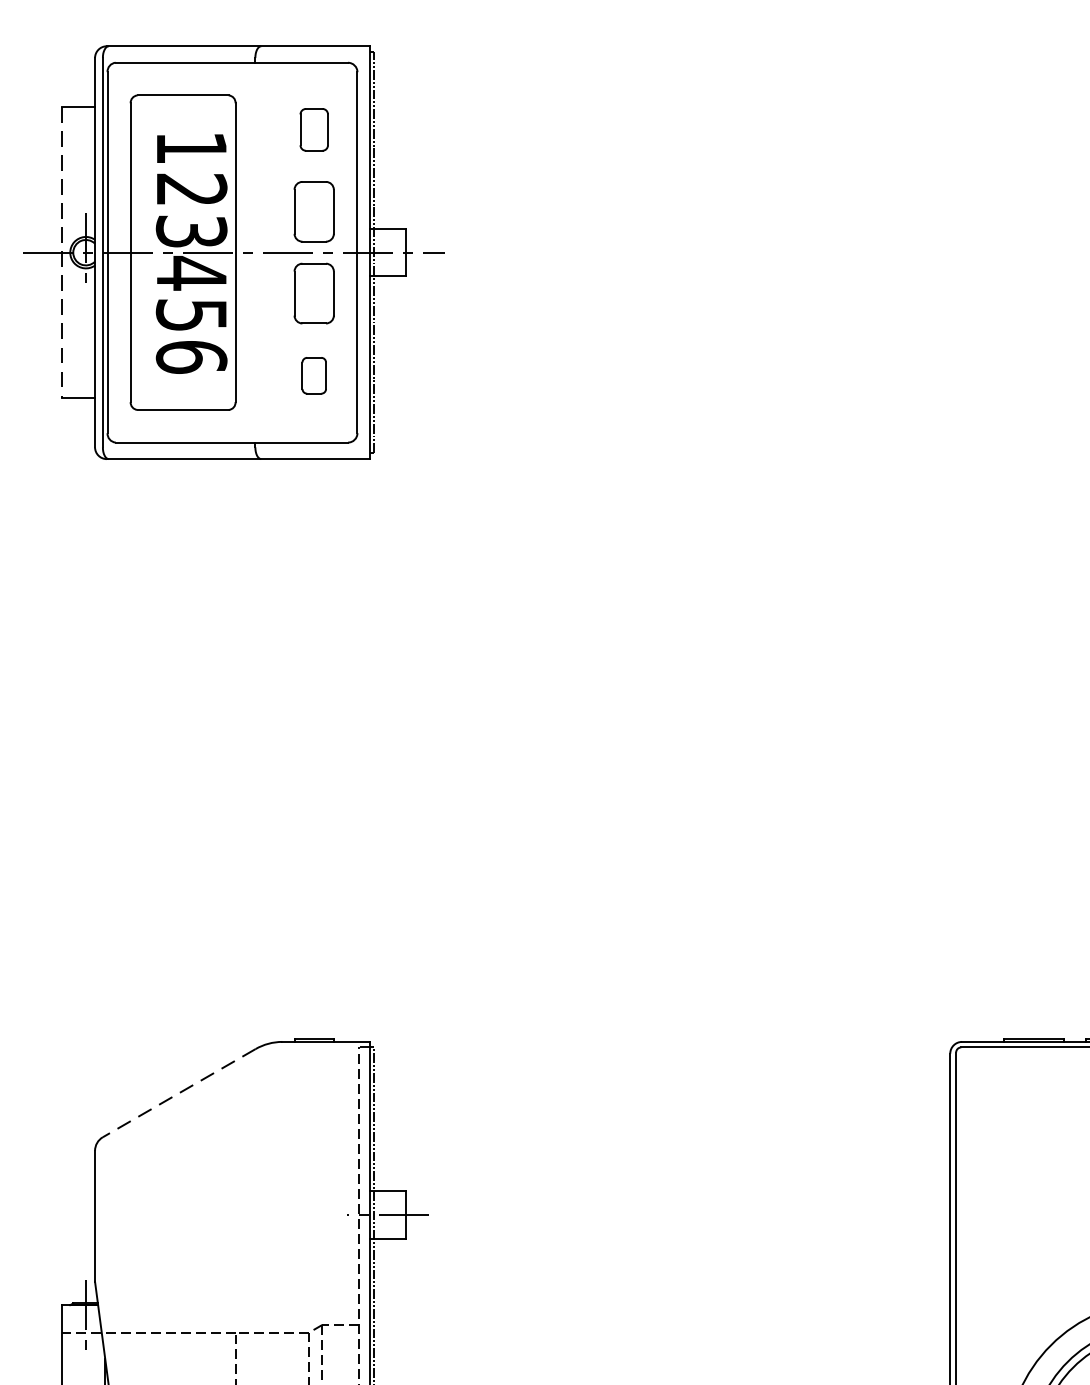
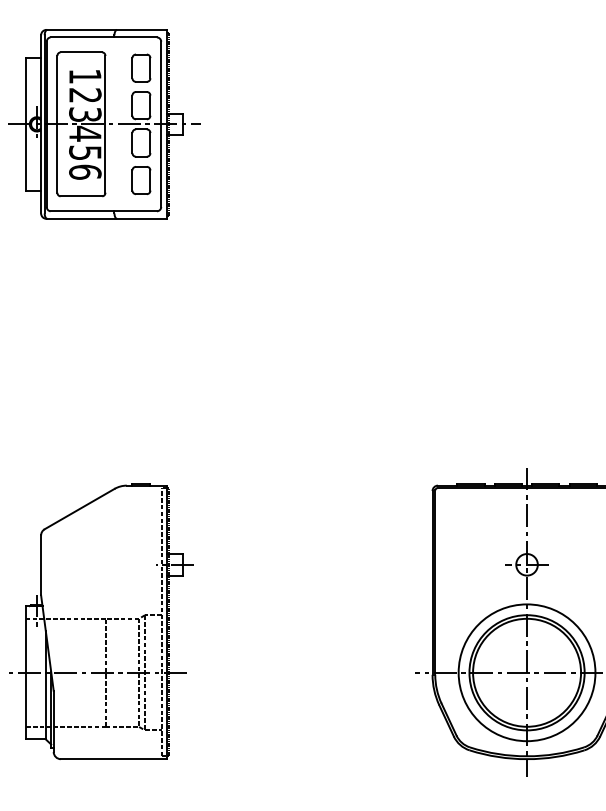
part: (314, 128) -> (141, 67), size x1.43
line: (63, 252) -> (26, 124), dashed -> solid
part: (314, 375) -> (141, 180), size x1.67
line: (178, 1094) -> (79, 509), dashed -> solid

